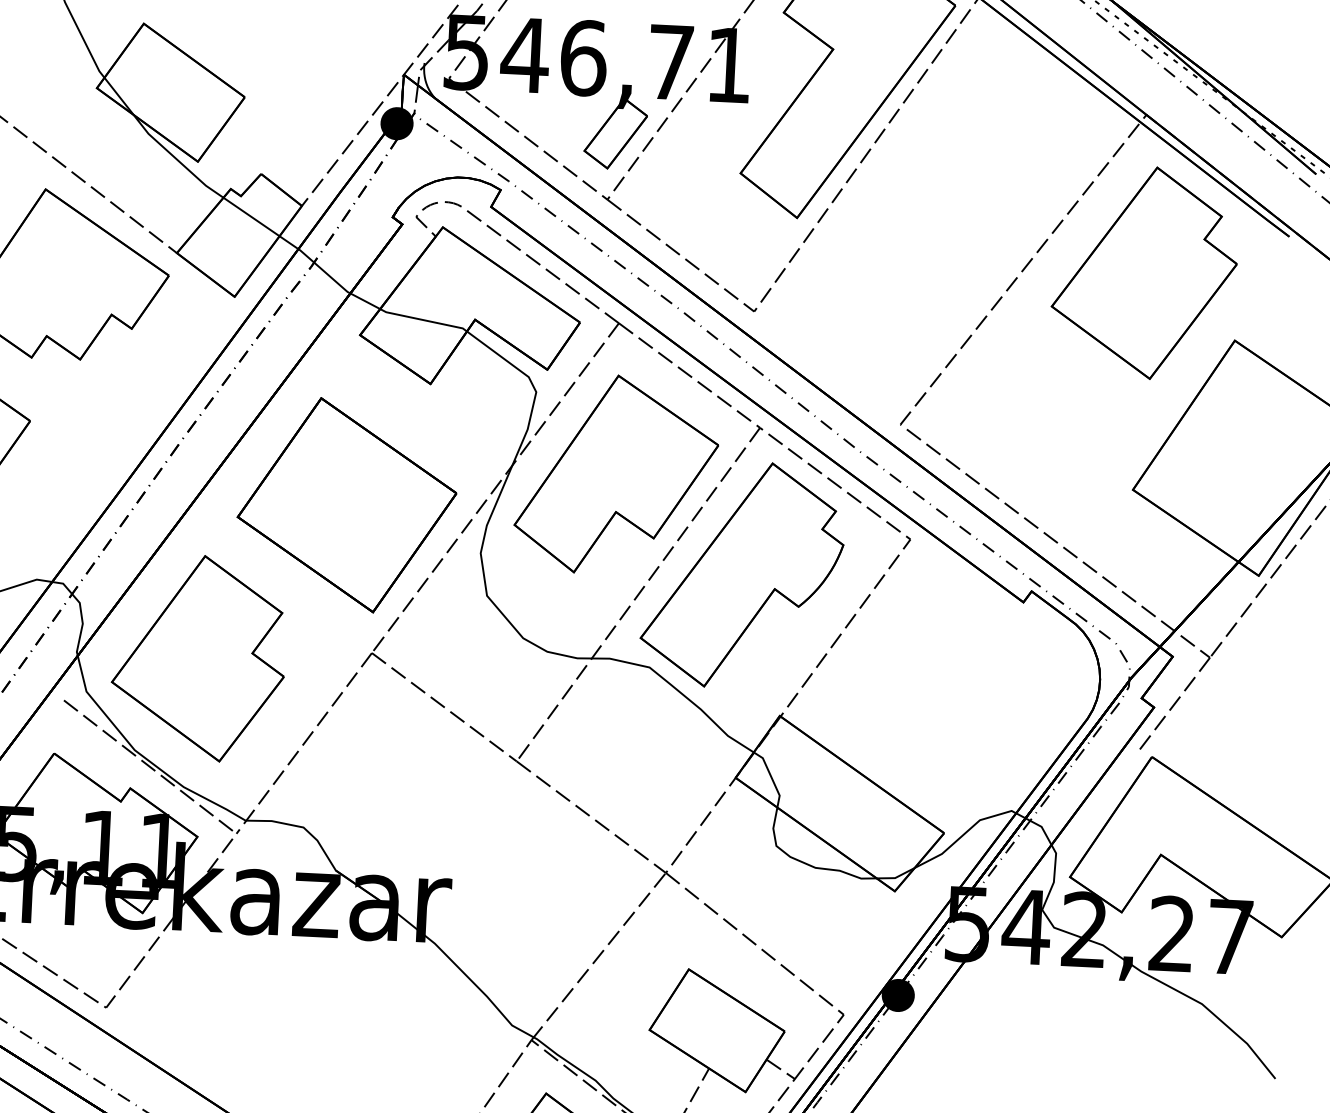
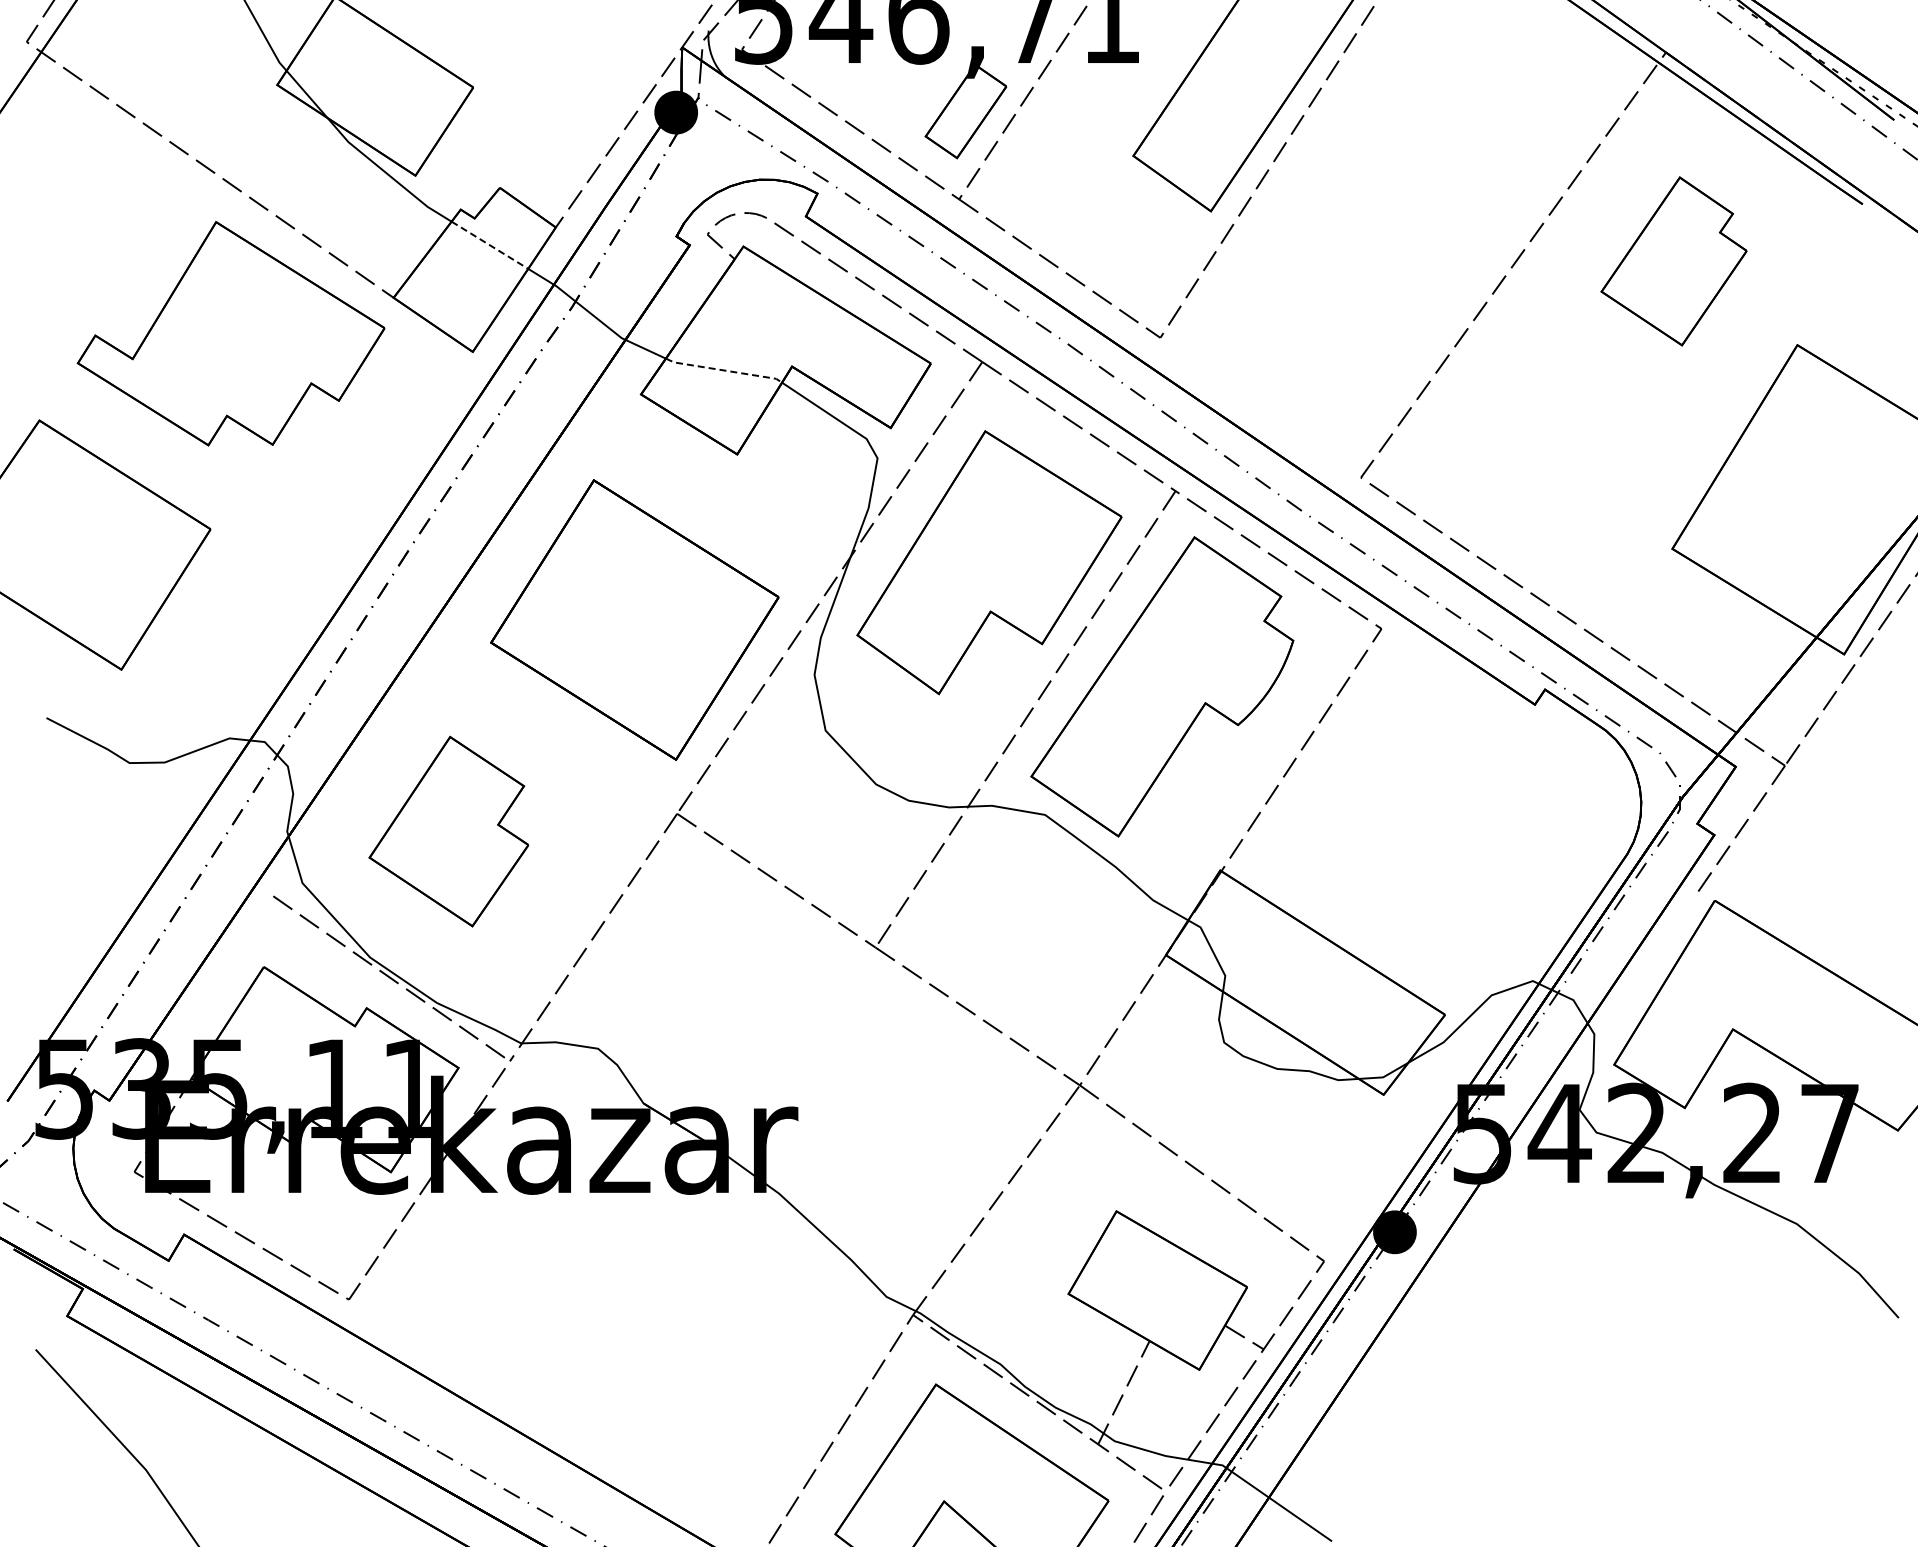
line: (251, 217) -> (489, 245), solid -> dashed
part: (1144, 272) -> (1673, 261), size x0.6
line: (423, 320) -> (724, 370), solid -> dashed
part: (198, 658) -> (448, 831), size x0.7

